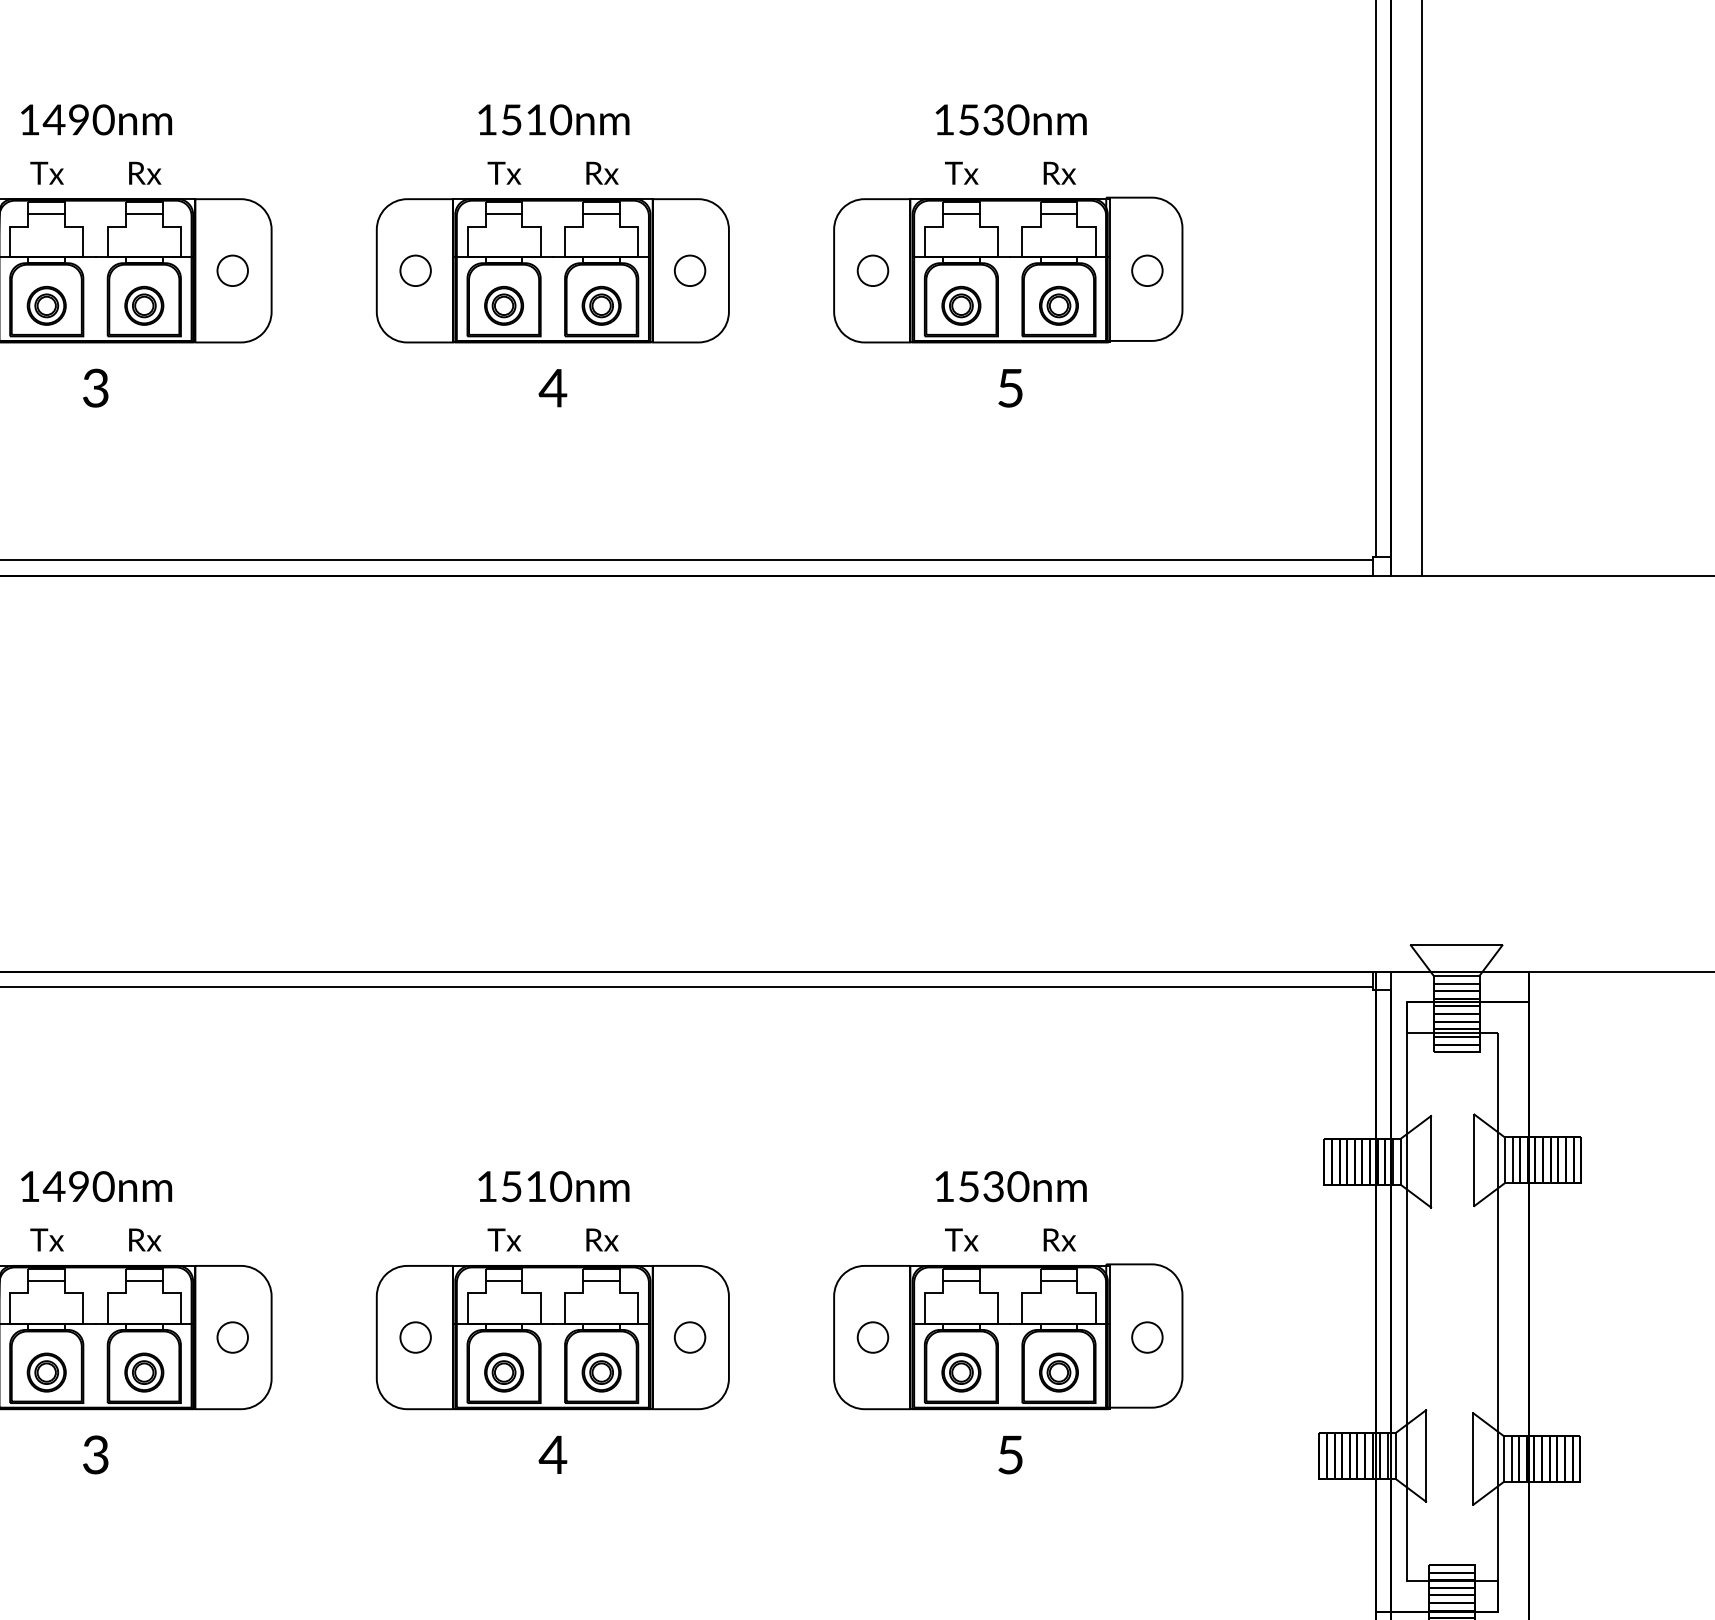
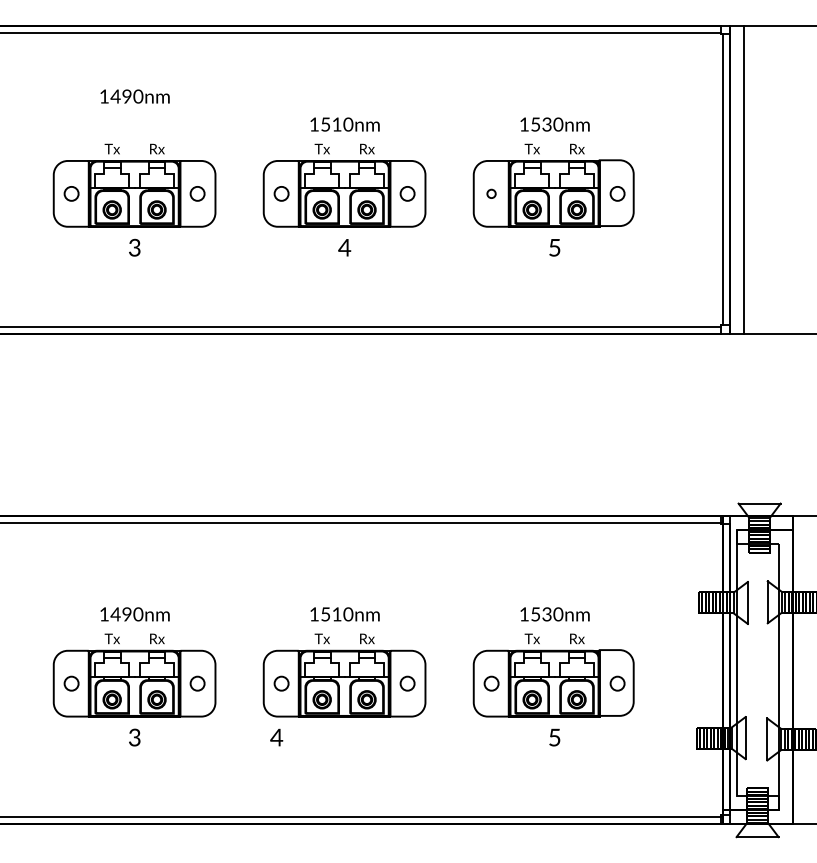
text: (95, 119) -> (134, 96), moved
circle: (872, 269) -> (491, 193), size x0.6
text: (552, 1454) -> (276, 737), moved

